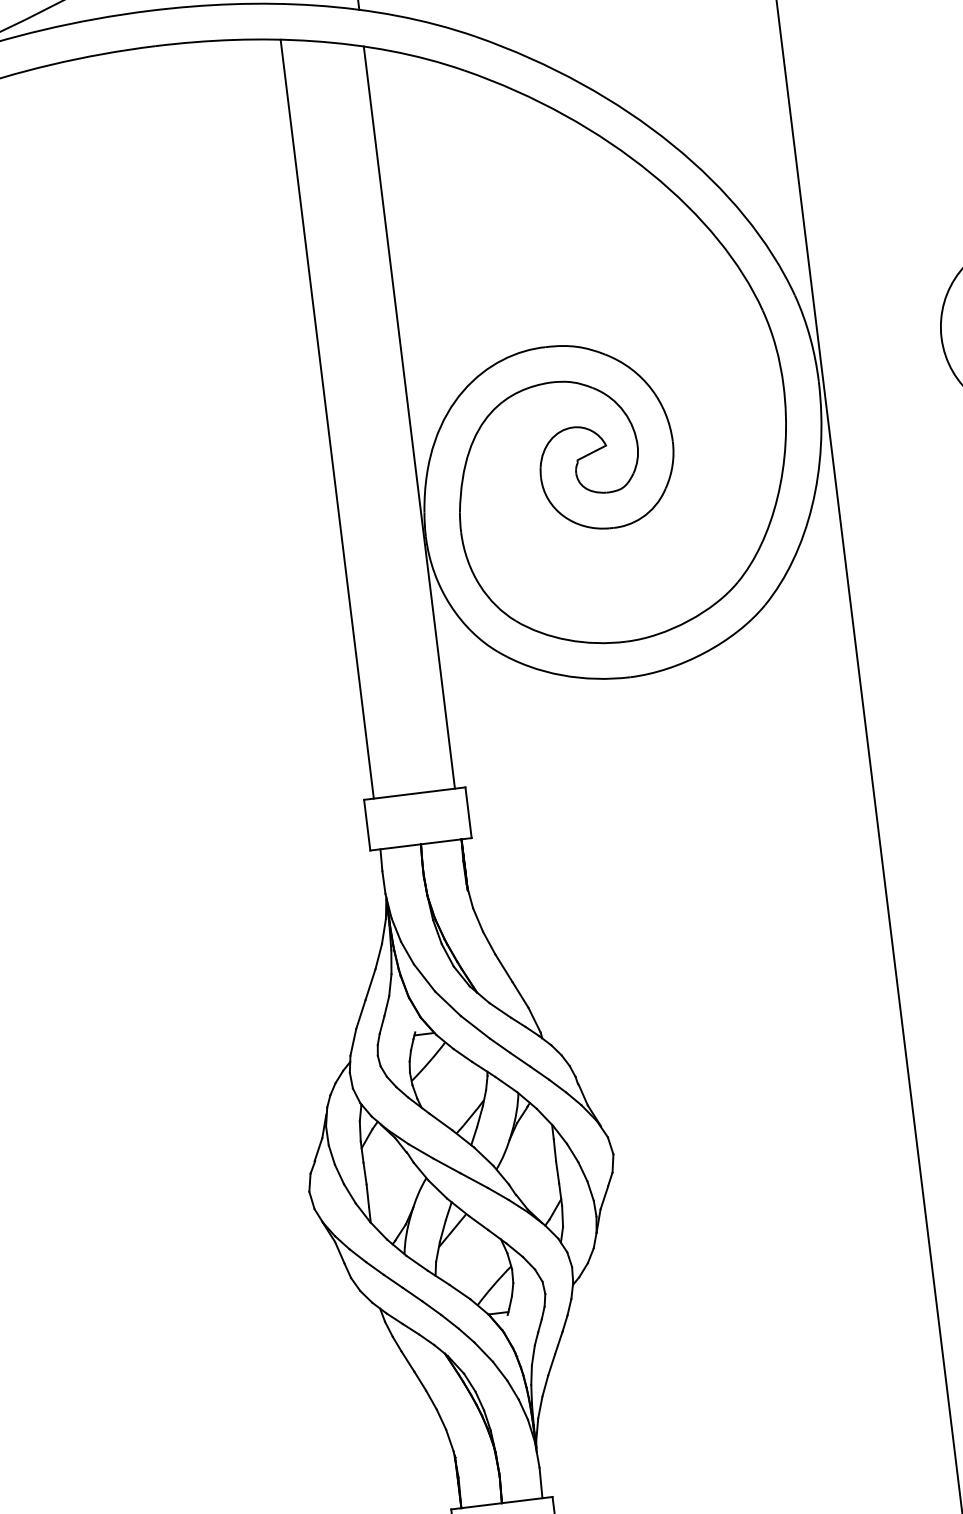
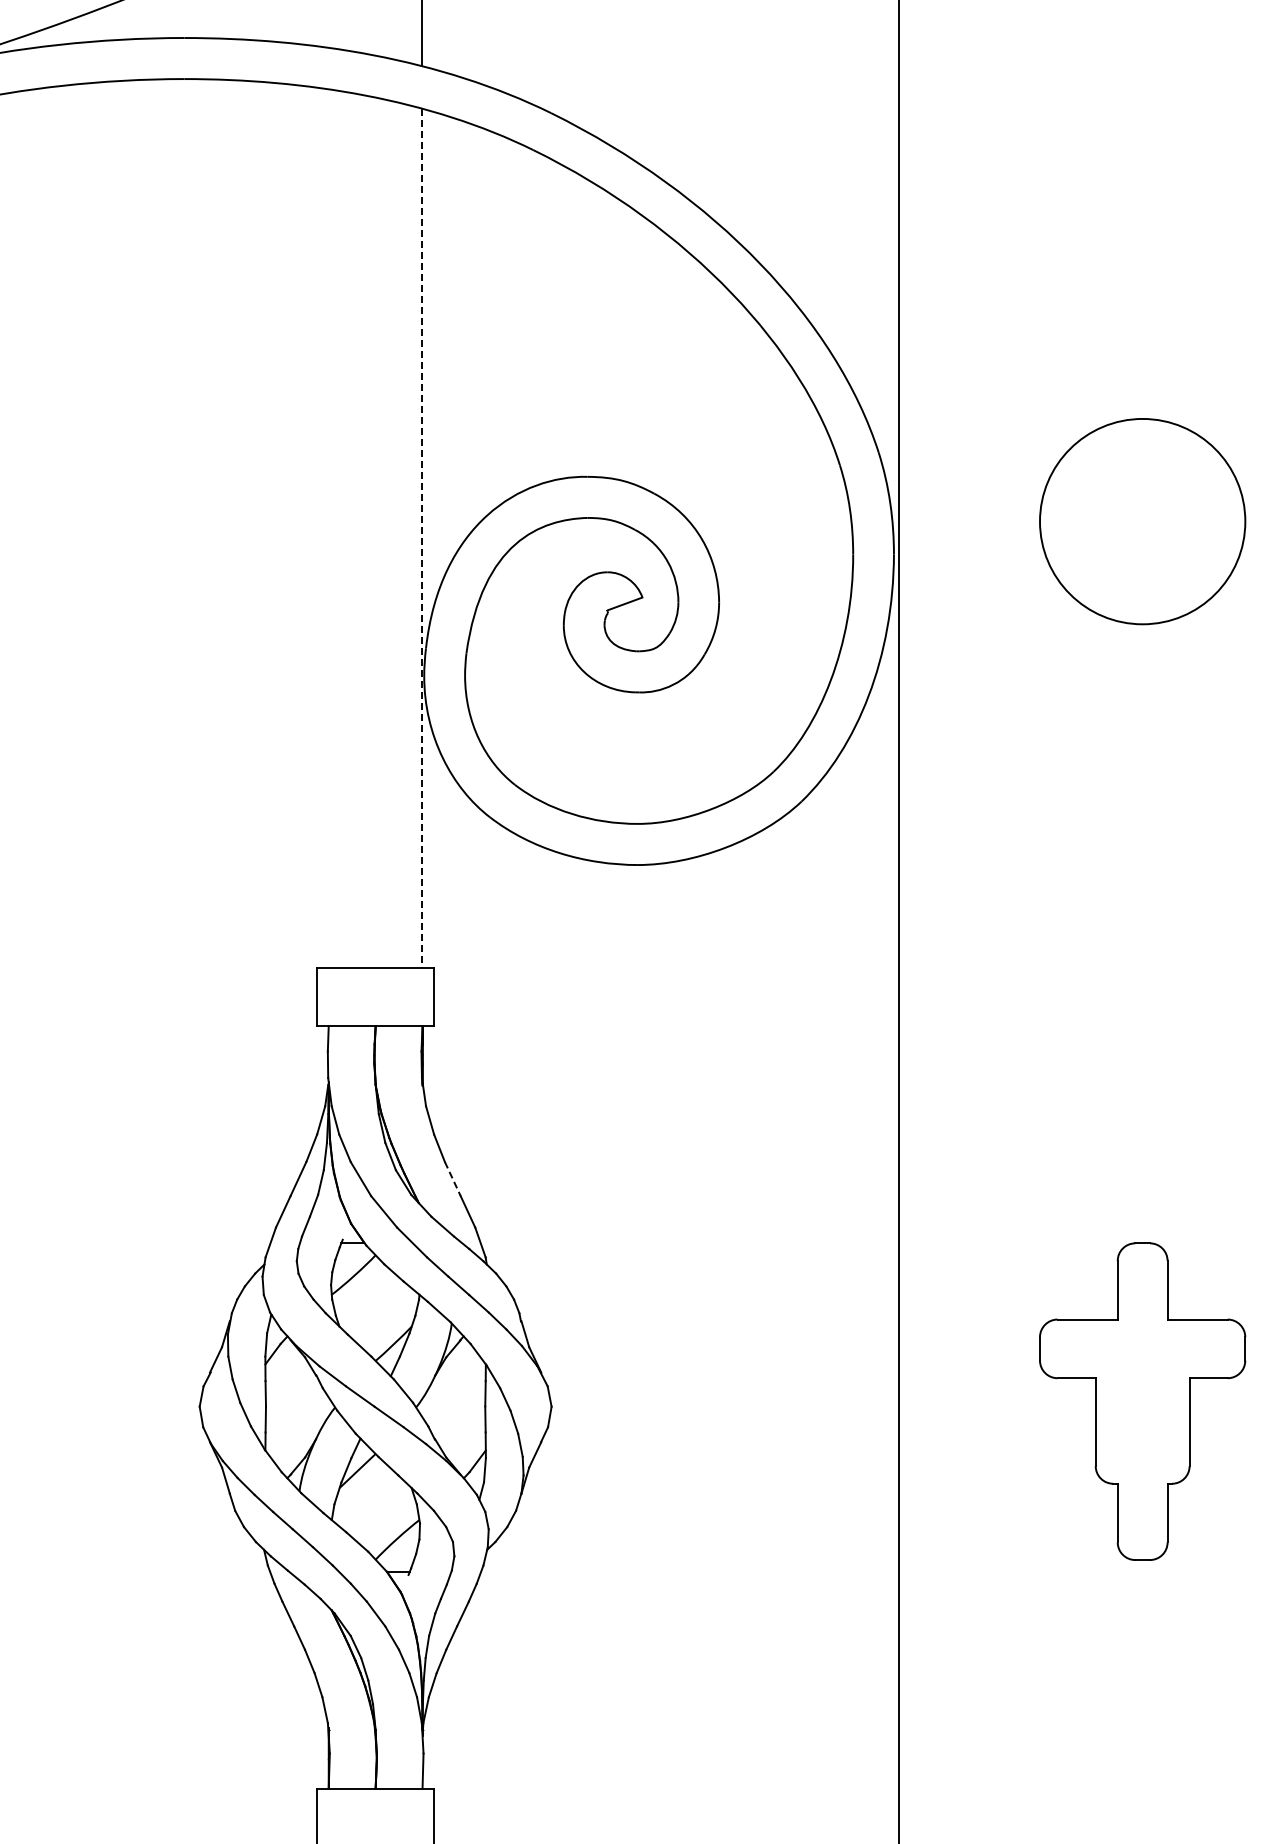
line: (409, 417) -> (422, 538), solid -> dashed
line: (327, 419) -> (328, 528), removed
line: (503, 968) -> (452, 1179), solid -> dashed

